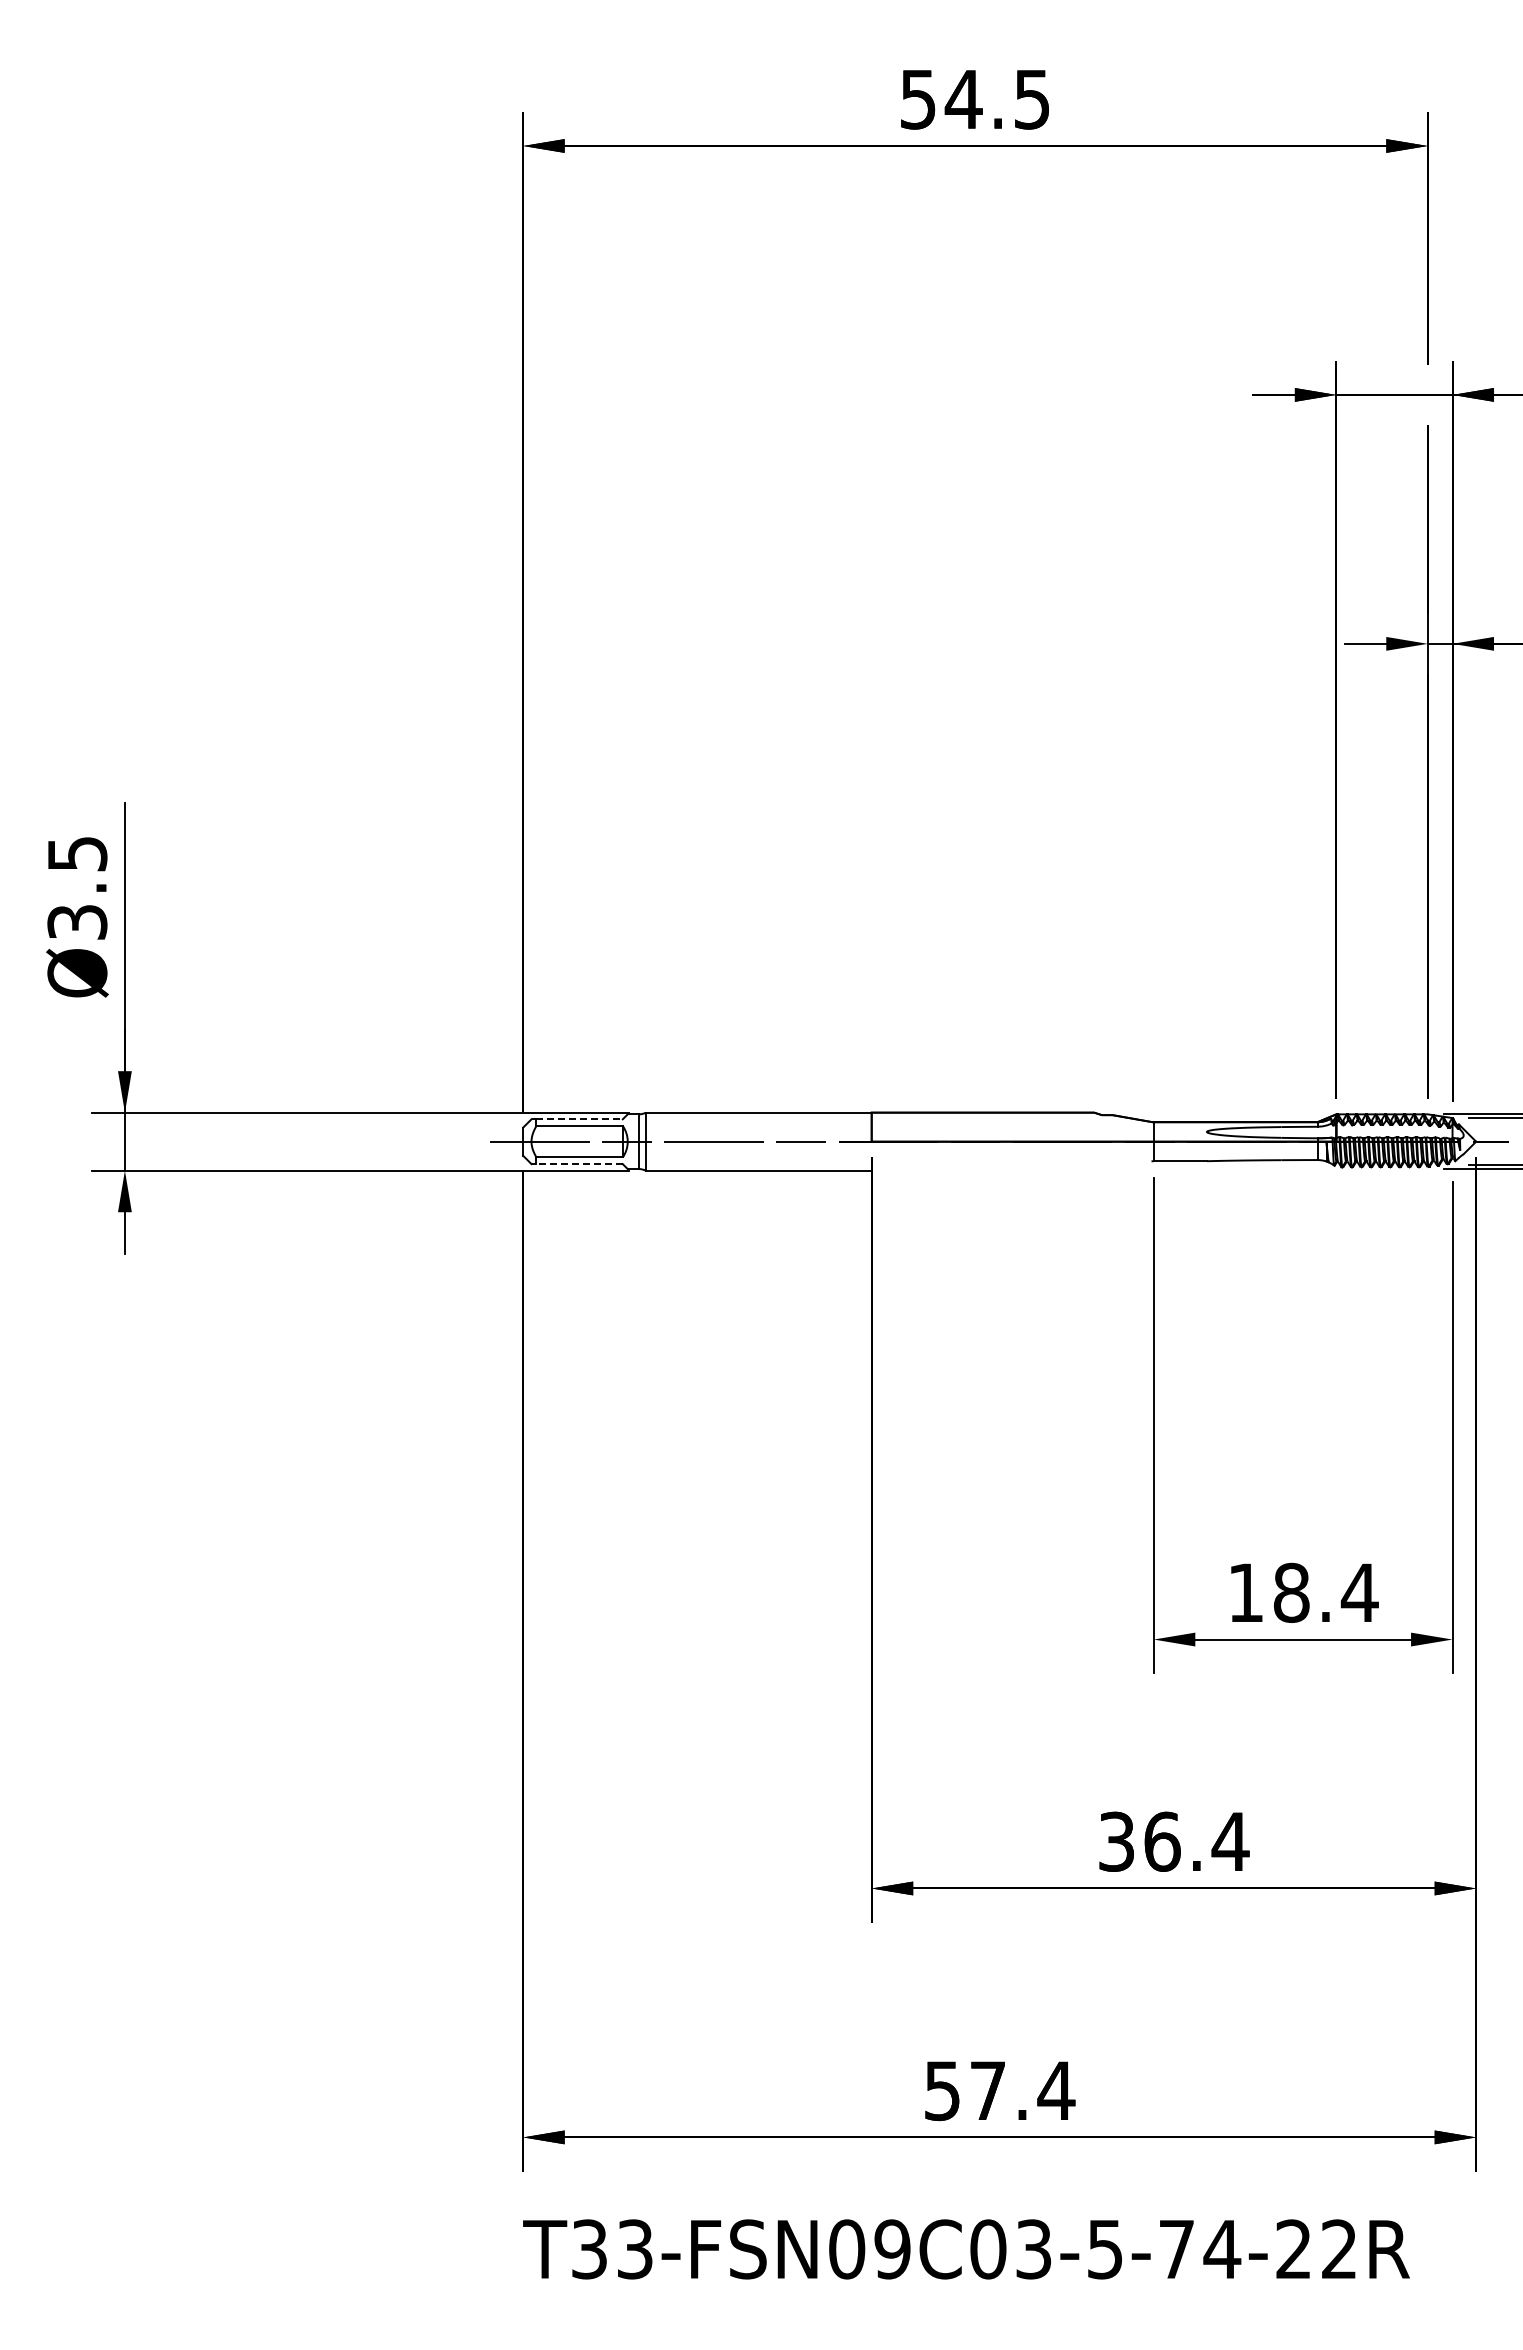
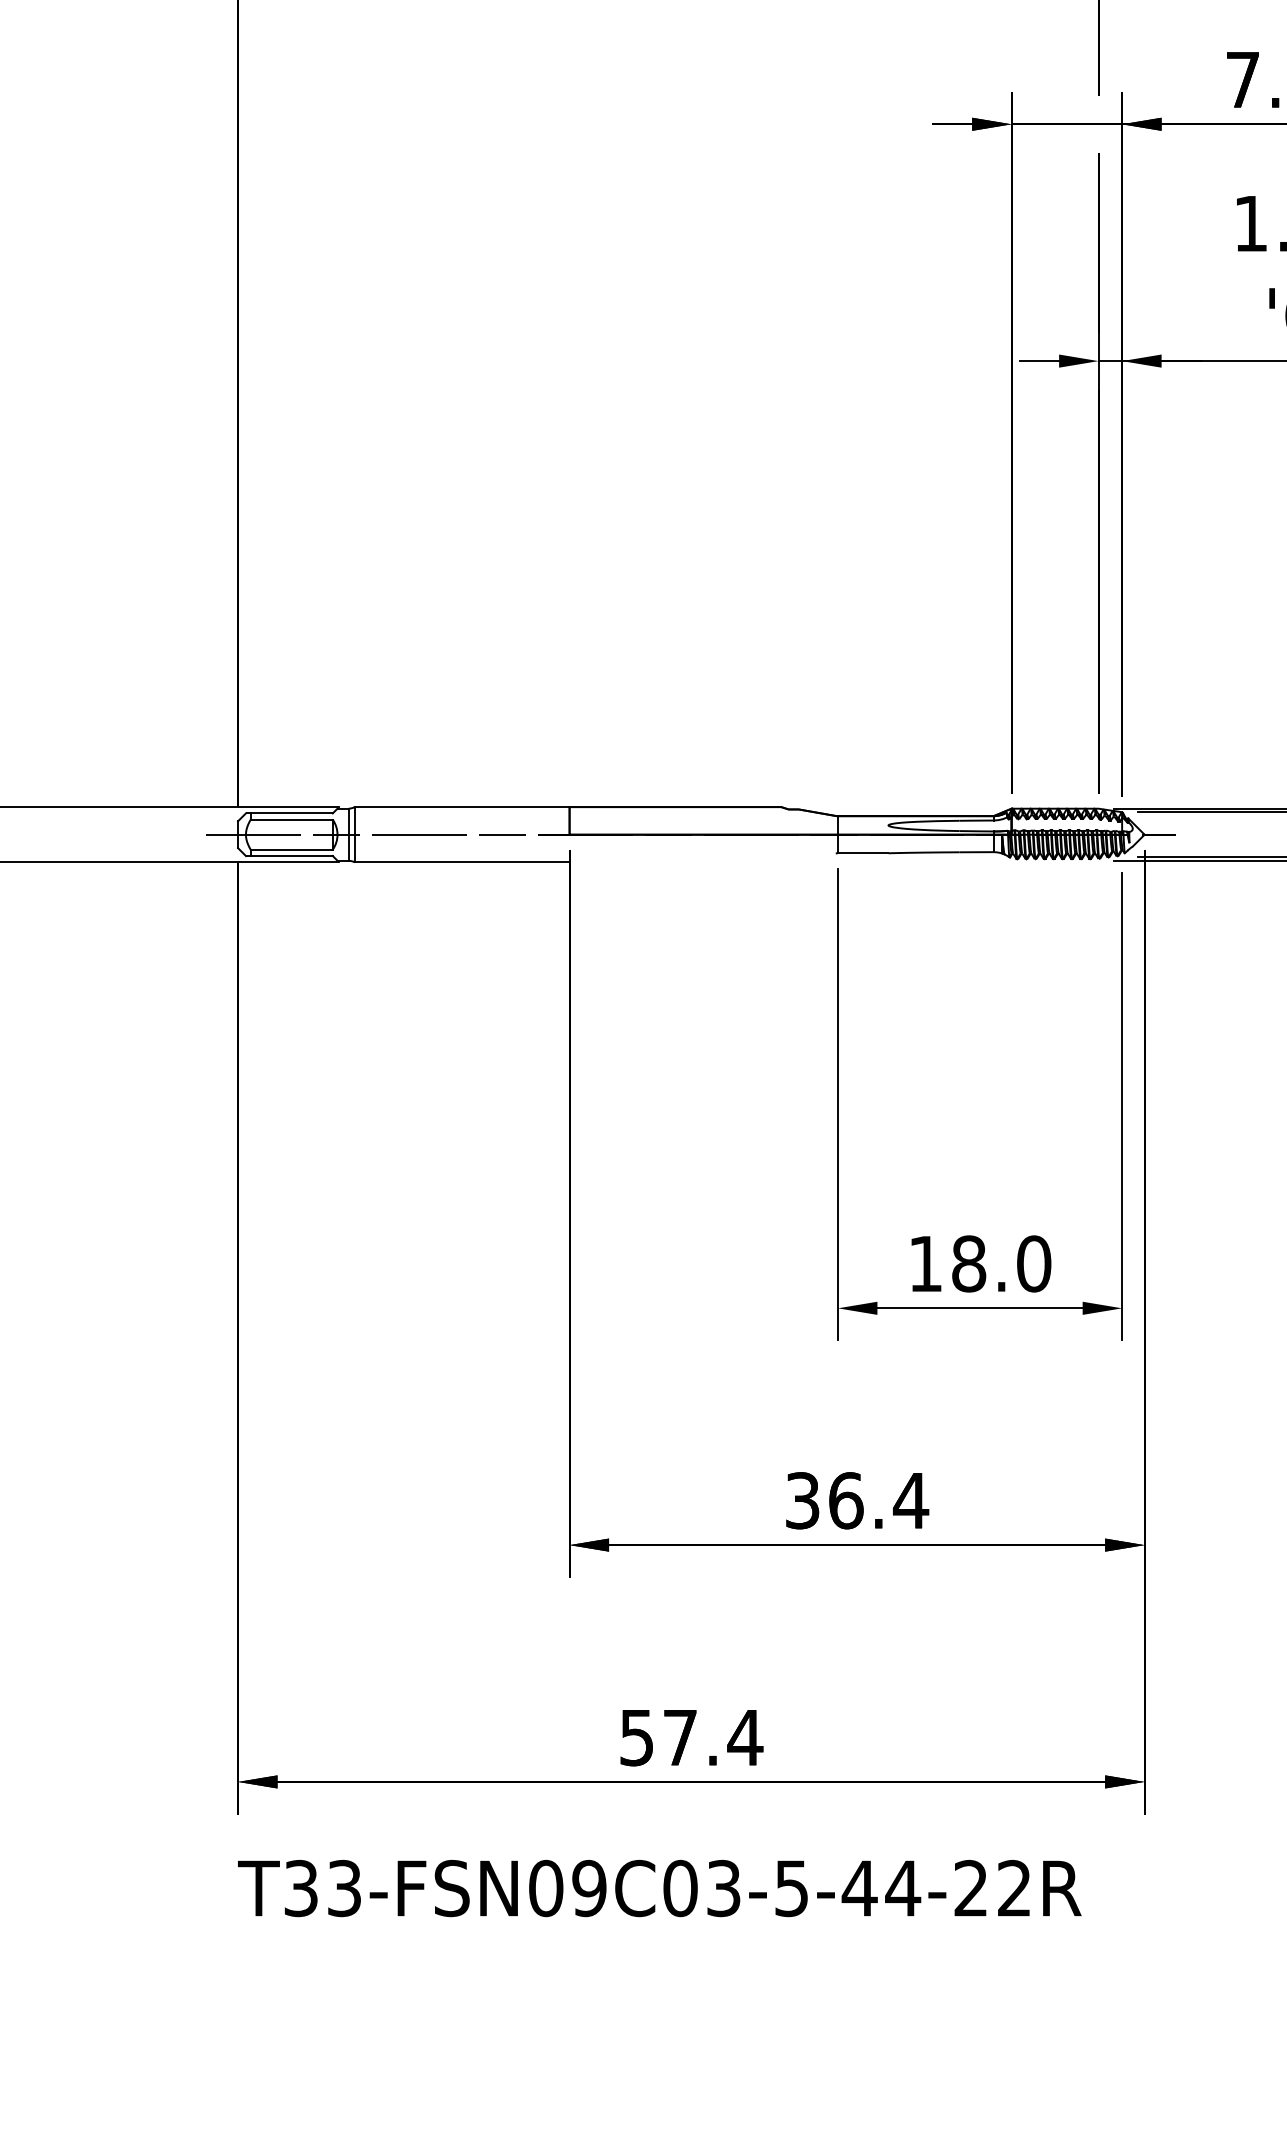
line: (580, 1119) -> (292, 813), dashed -> solid
line: (579, 1164) -> (291, 856), dashed -> solid
text: (1359, 1592) -> (1033, 1263), 18.4 -> 18.0
text: (1176, 2249) -> (859, 1888), T33-FSN09C03-5-74-22R -> T33-FSN09C03-5-44-22R

